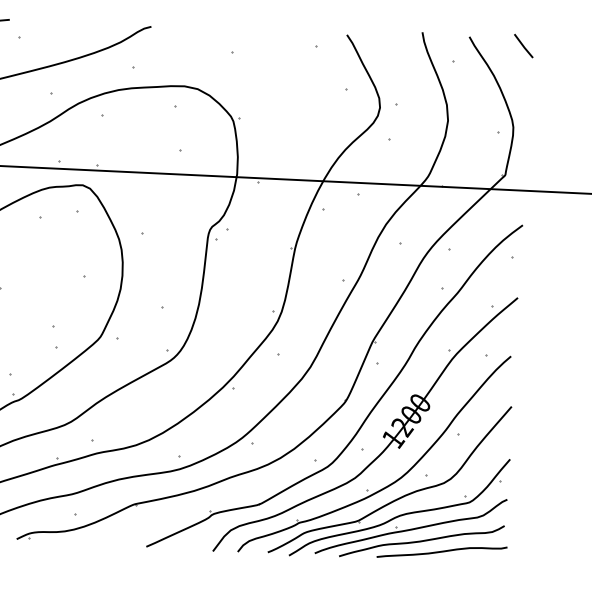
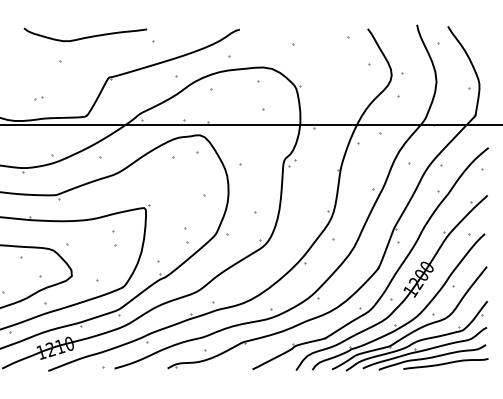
line: (523, 45) -> (483, 30), removed

